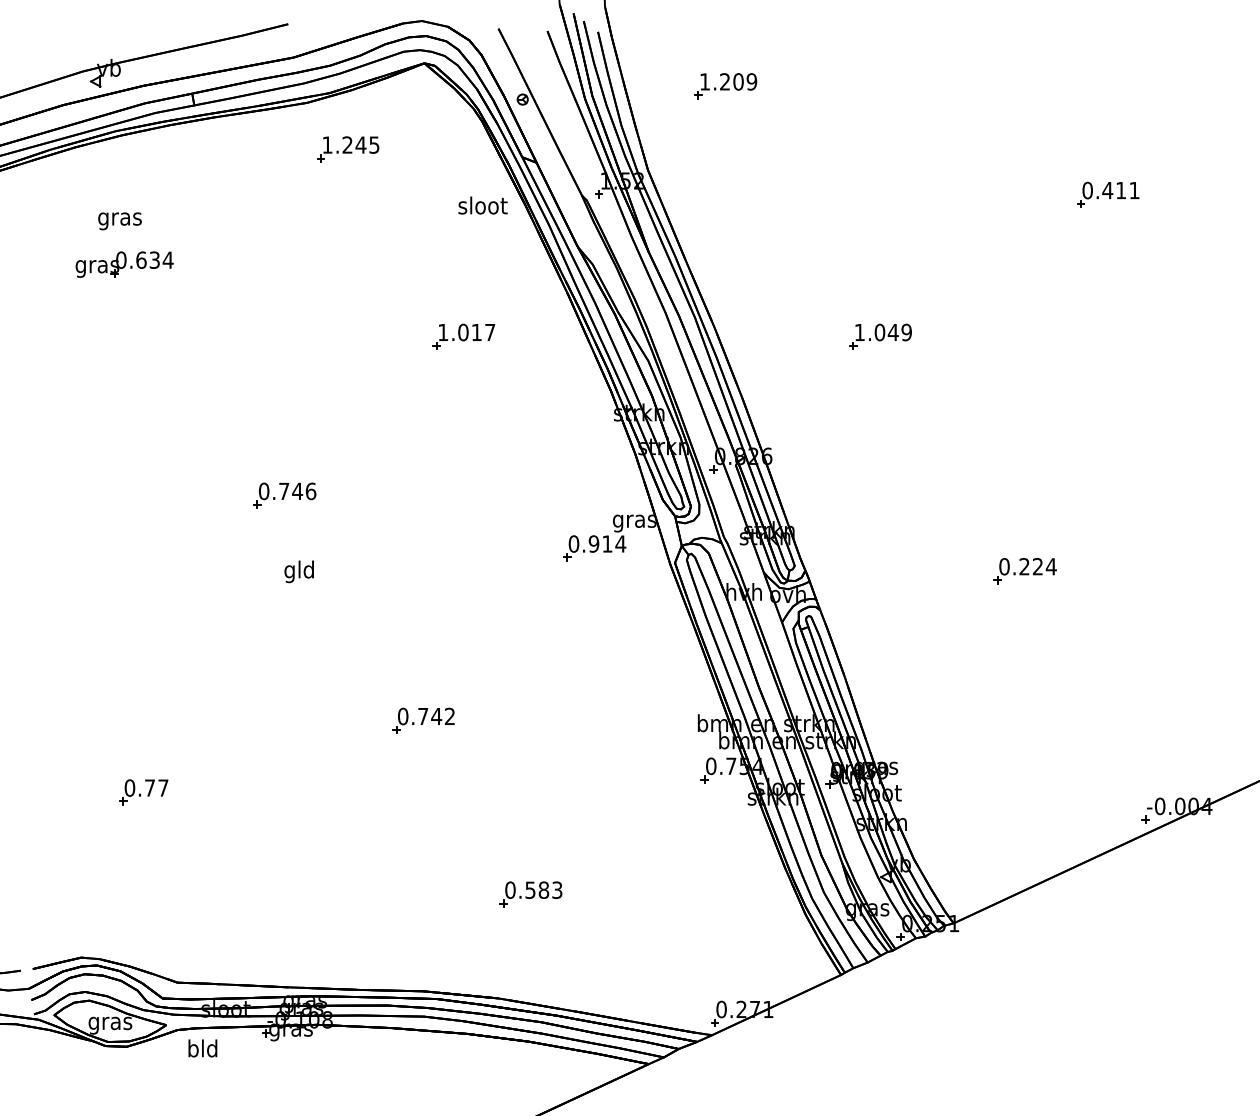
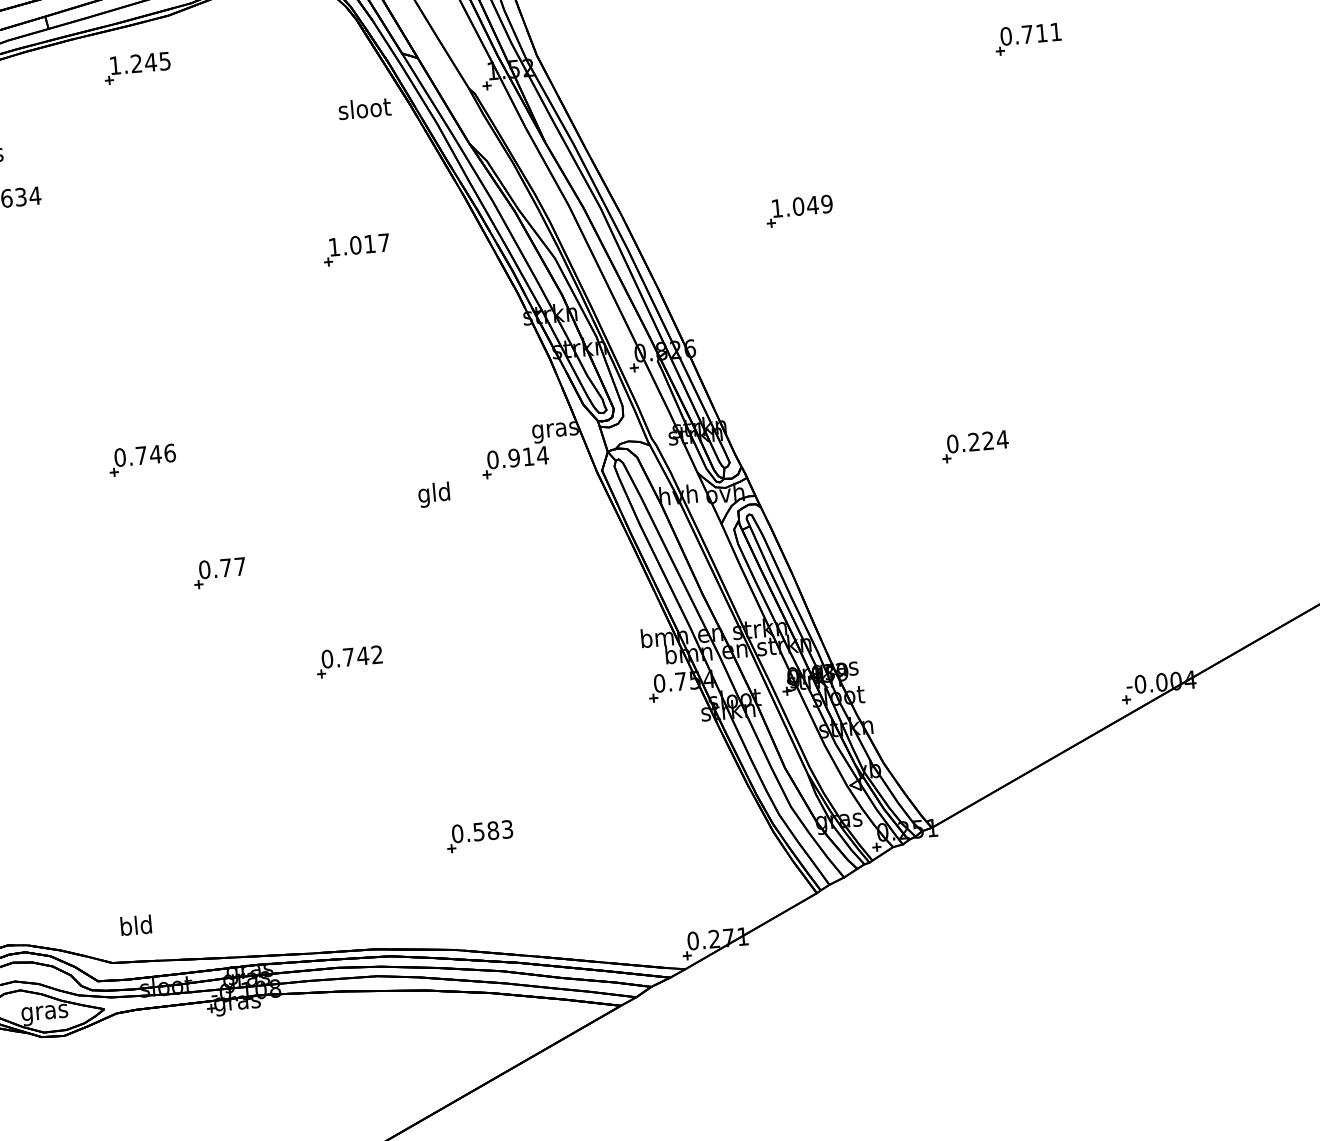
part: (348, 149) -> (137, 68), moved
text: (1107, 190) -> (1027, 34), 0.411 -> 0.711
part: (284, 495) -> (142, 460), moved
text: (298, 571) -> (433, 494), moved
part: (143, 792) -> (219, 573), moved
text: (202, 1048) -> (135, 925), moved

